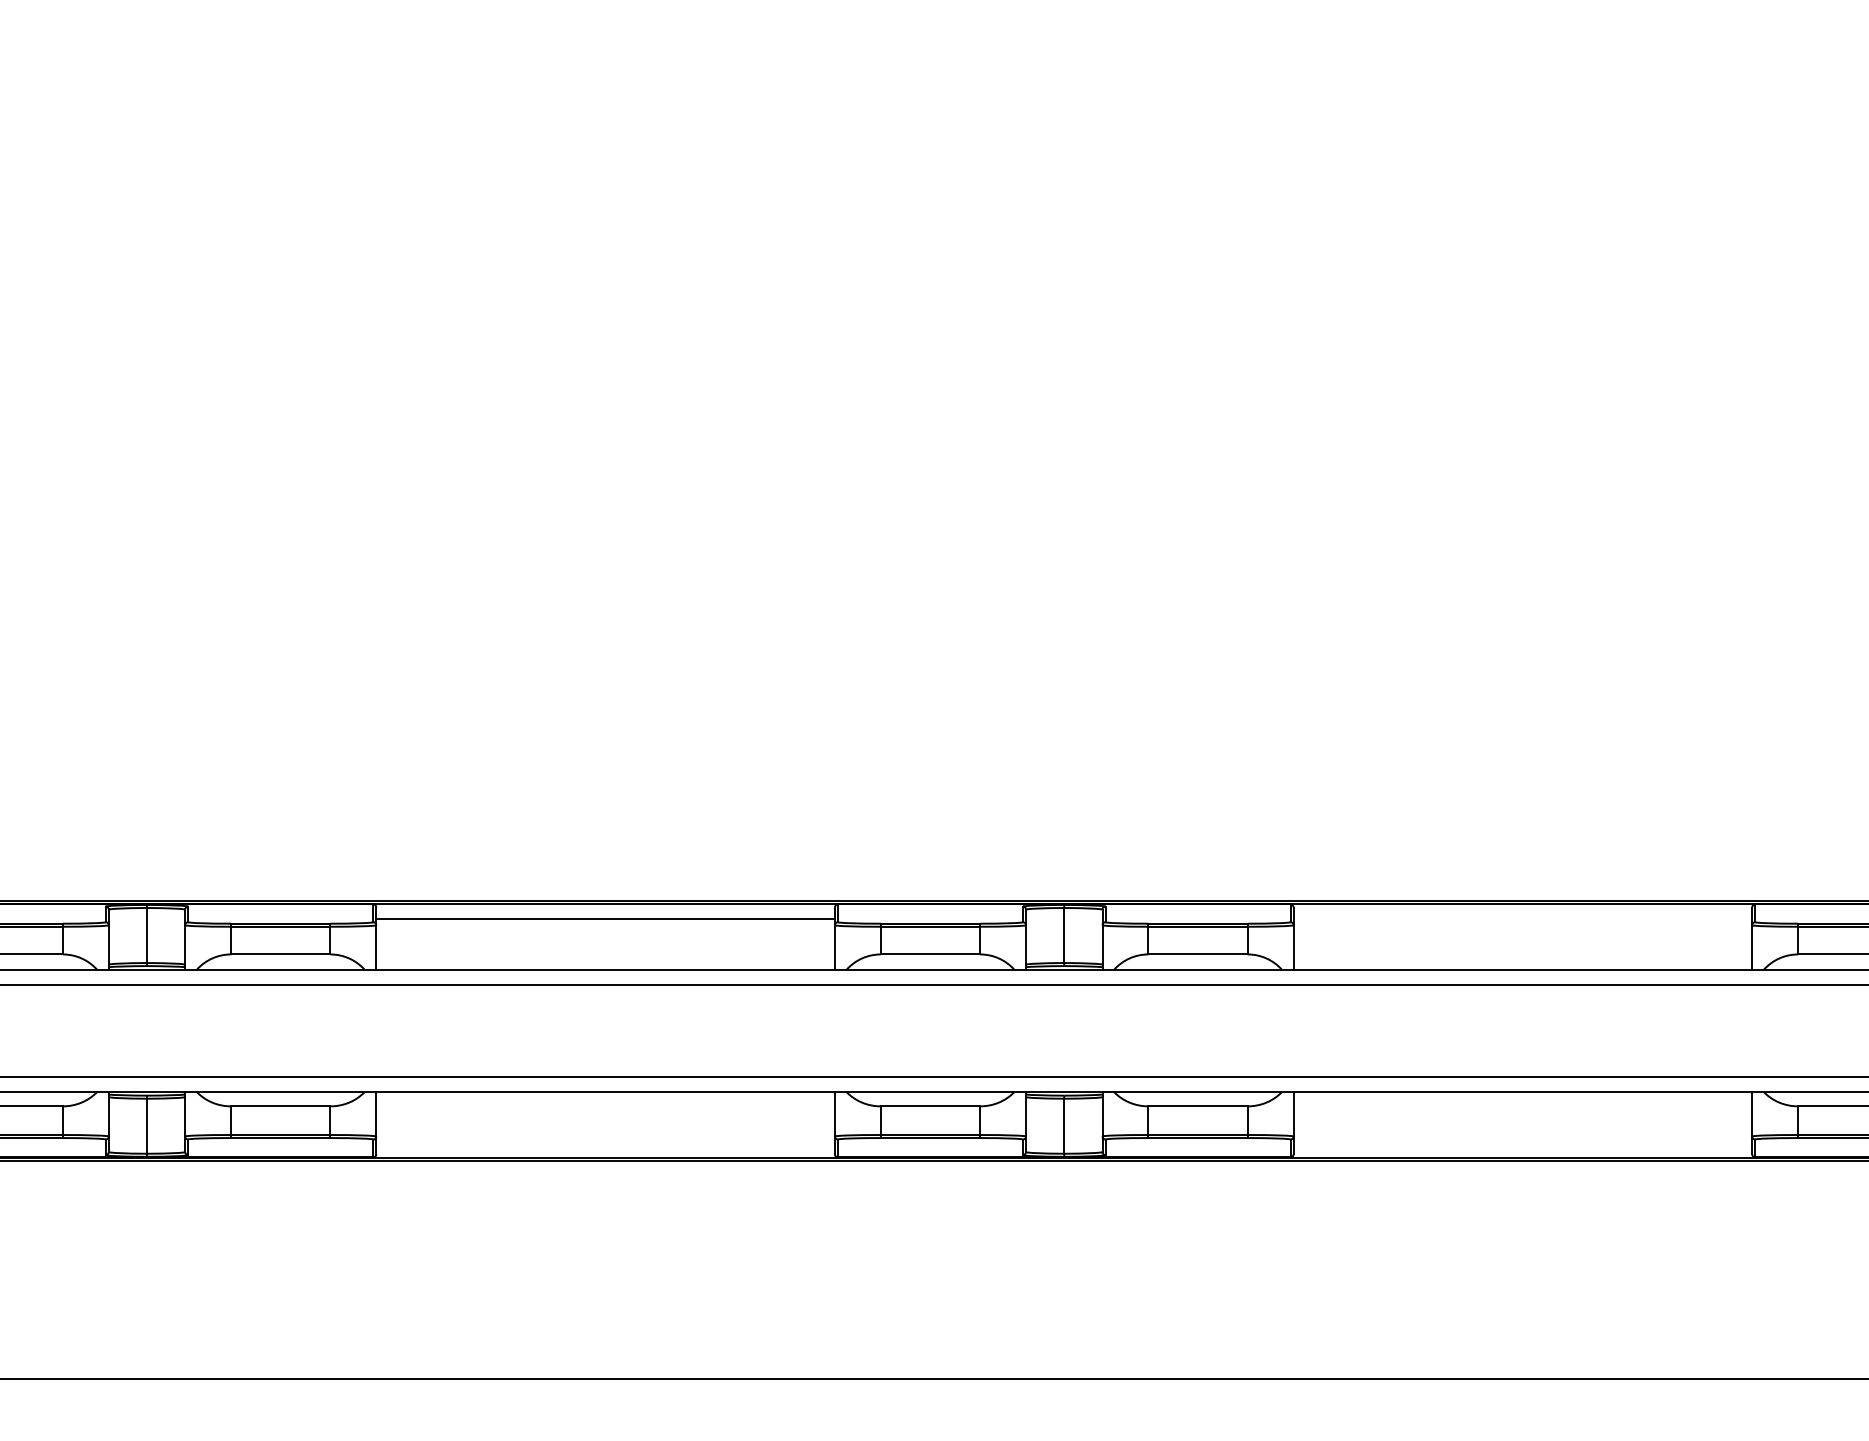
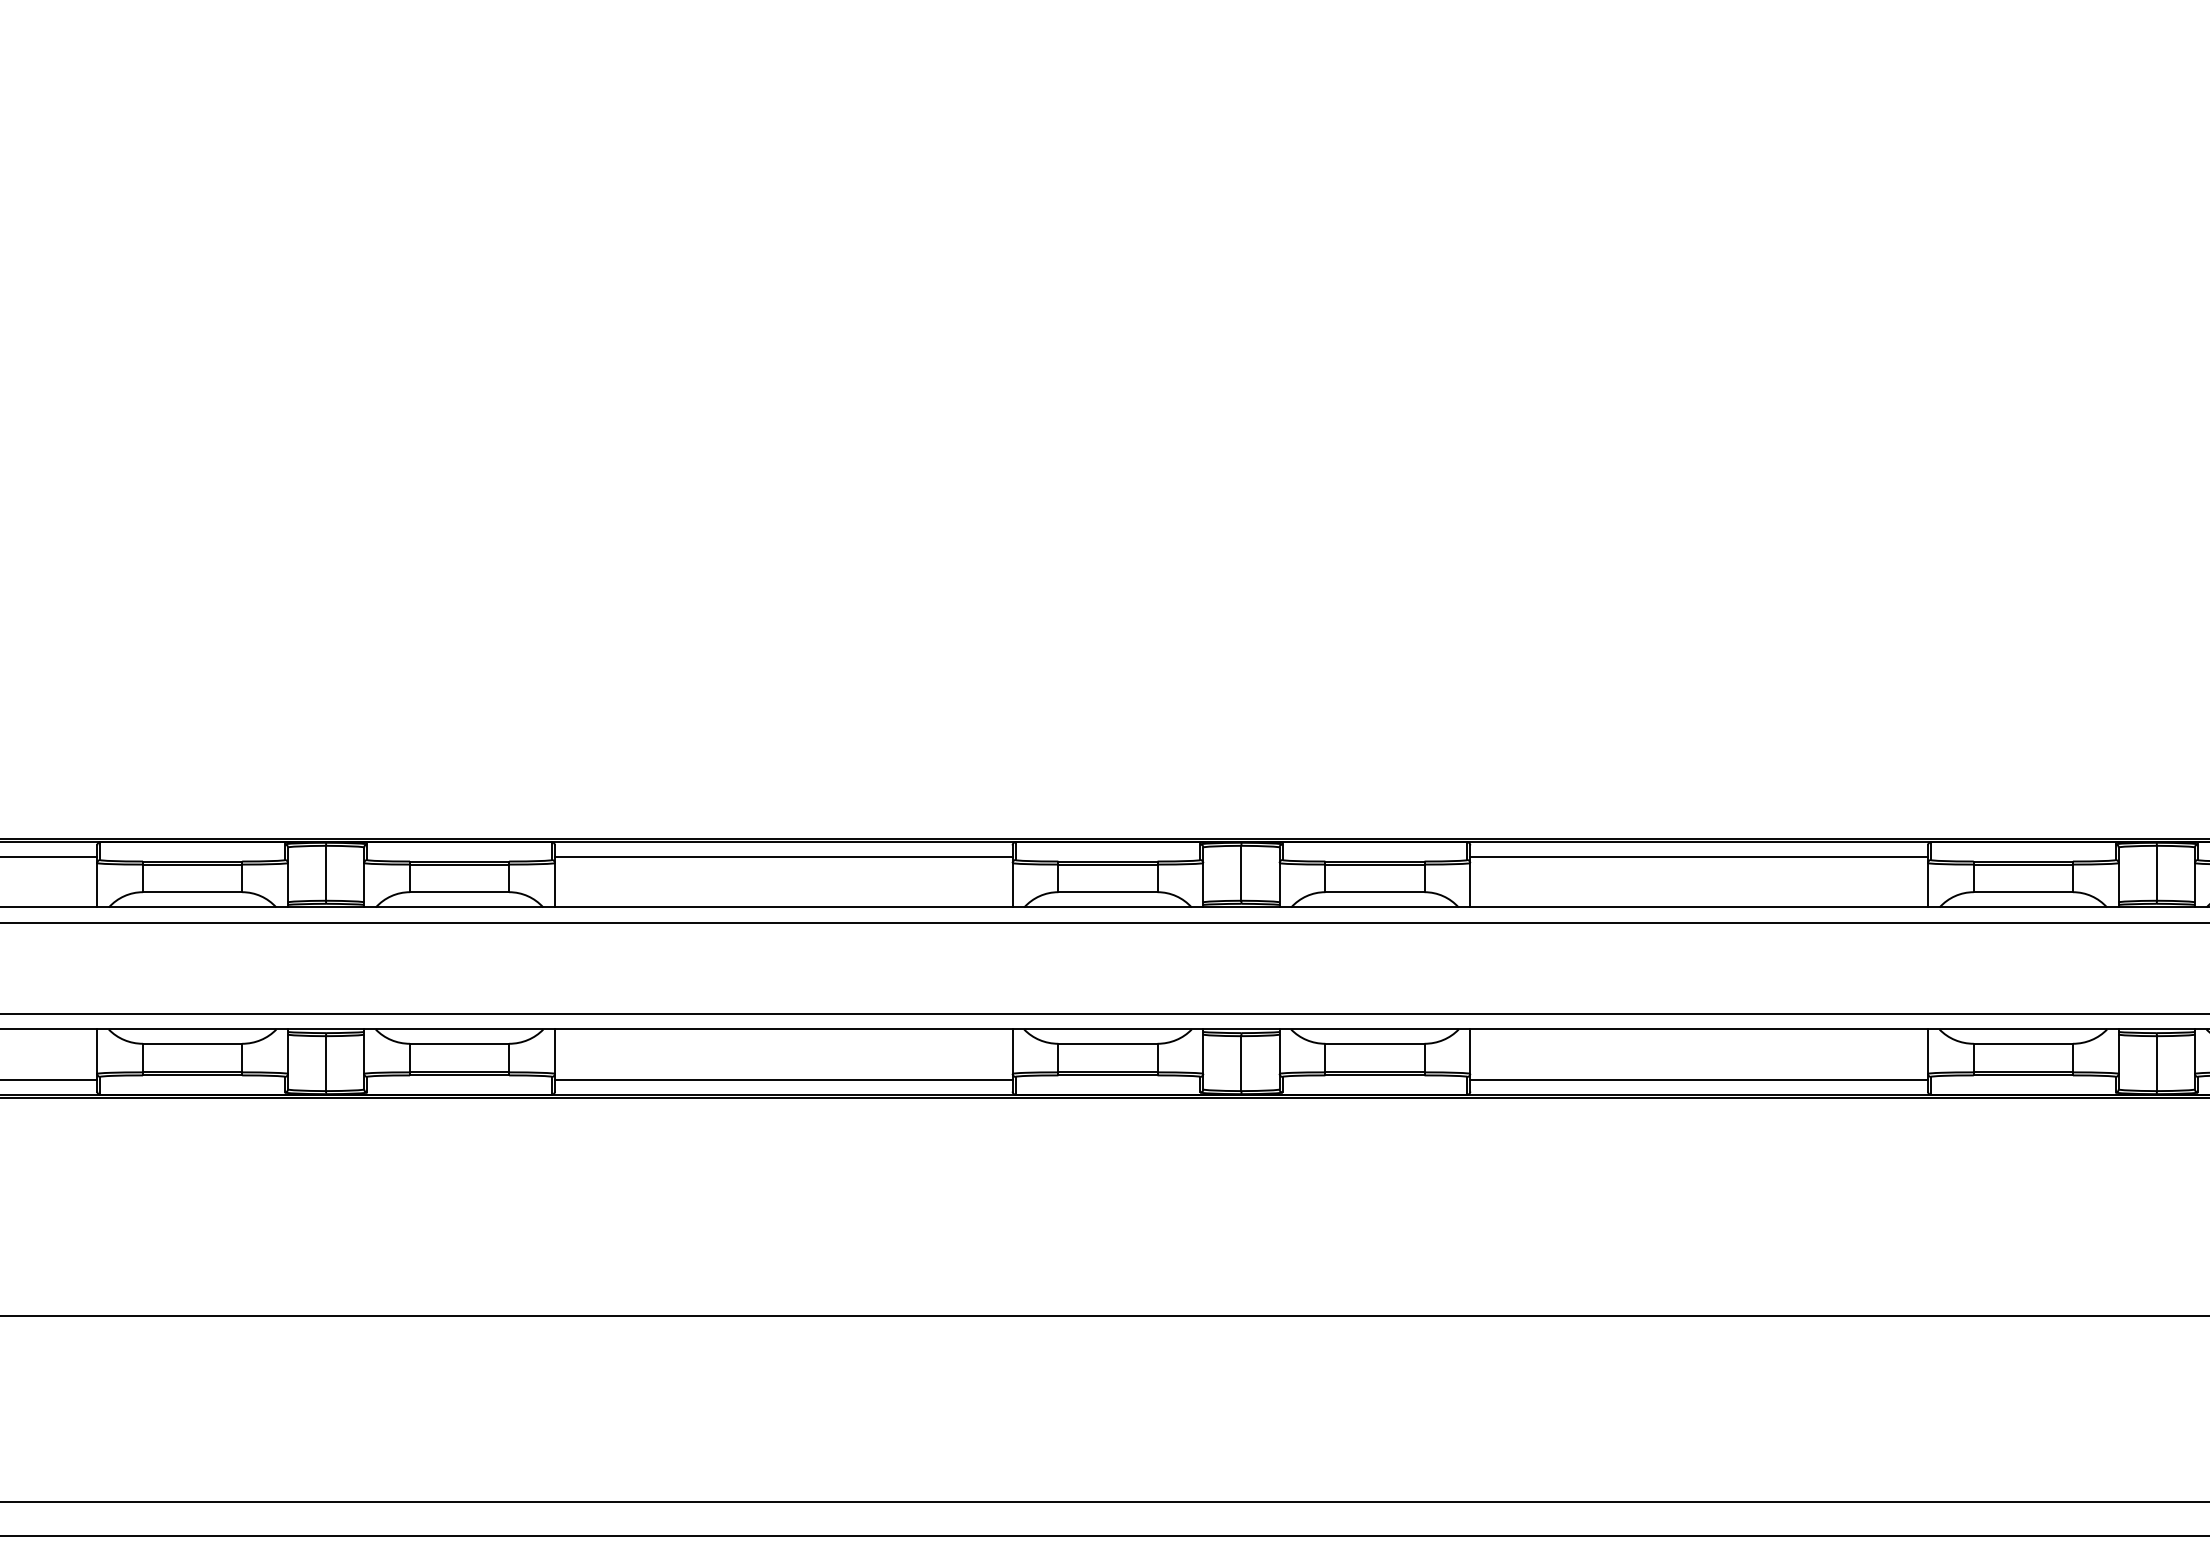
line: (1522, 919) -> (1698, 857), added
line: (605, 1142) -> (783, 1079), added
line: (1522, 1142) -> (1698, 1079), added

